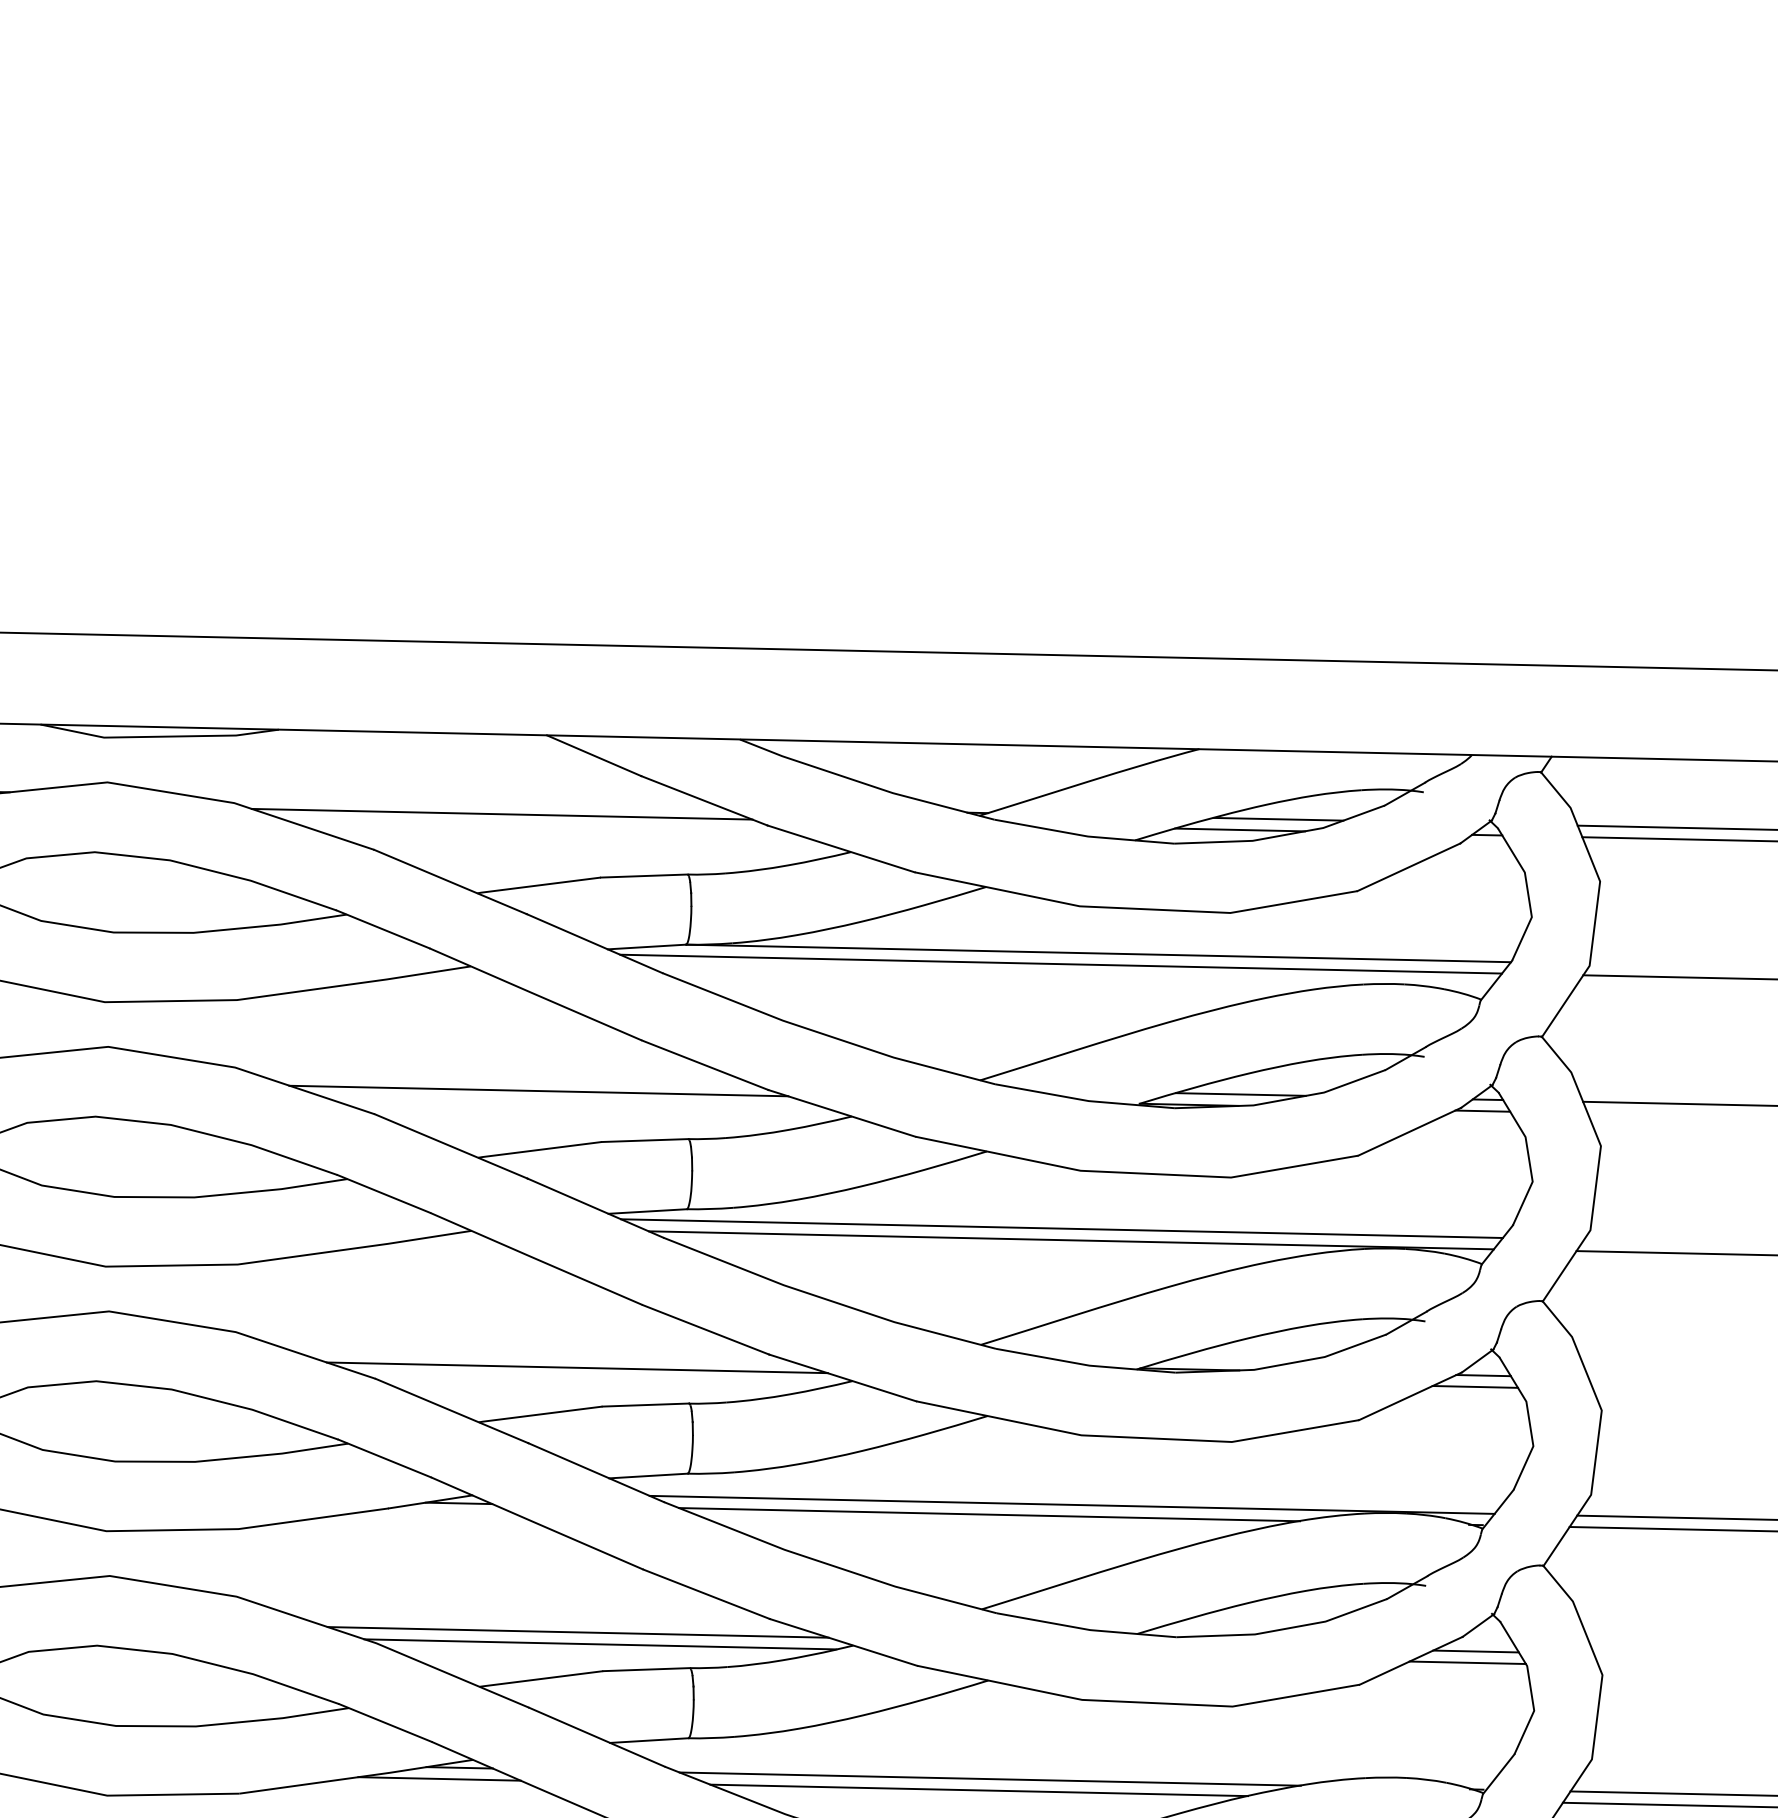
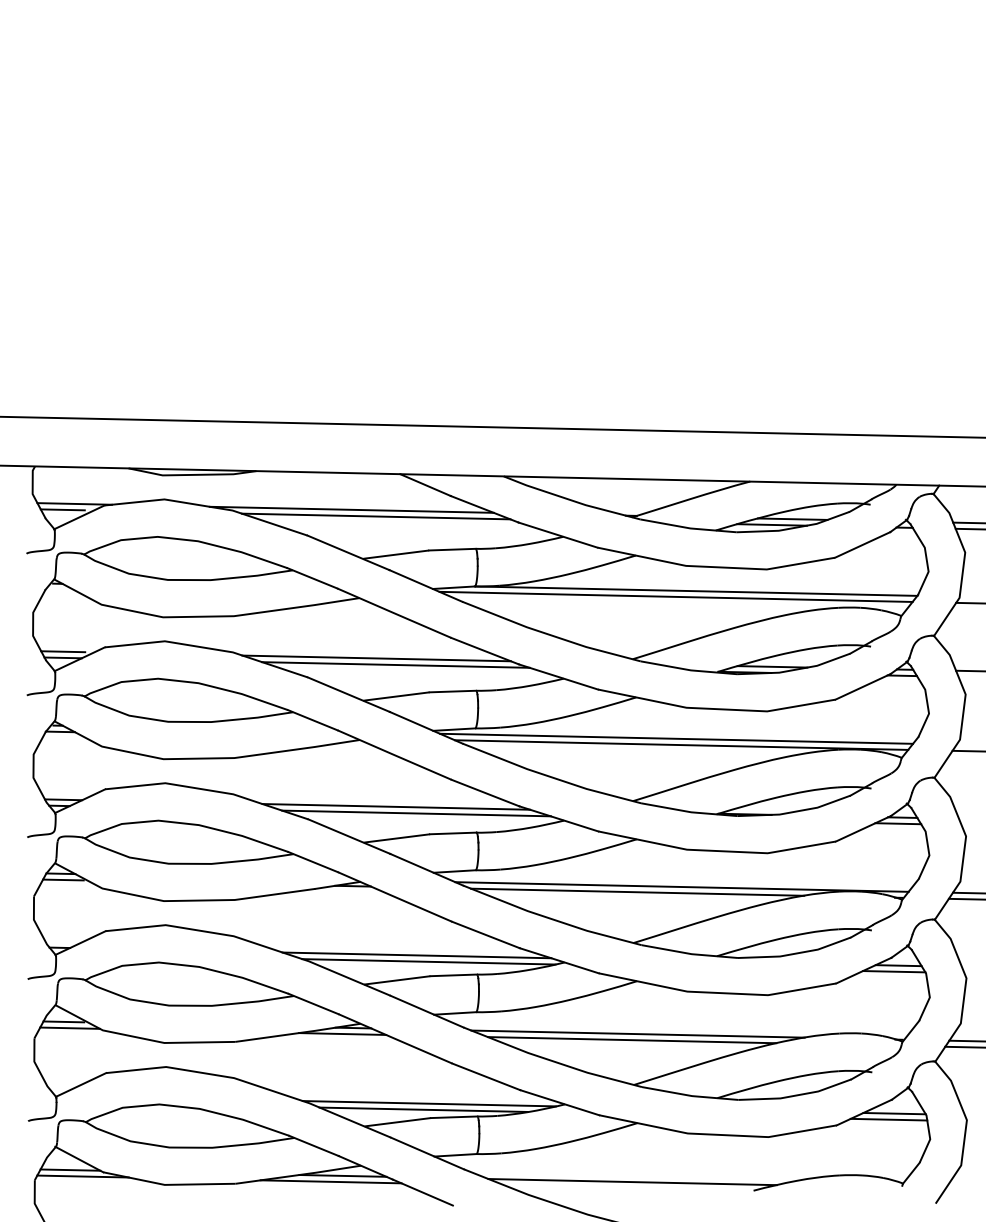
line: (456, 801) -> (351, 509), added
line: (502, 1078) -> (376, 658), added
line: (539, 1354) -> (396, 806), added

